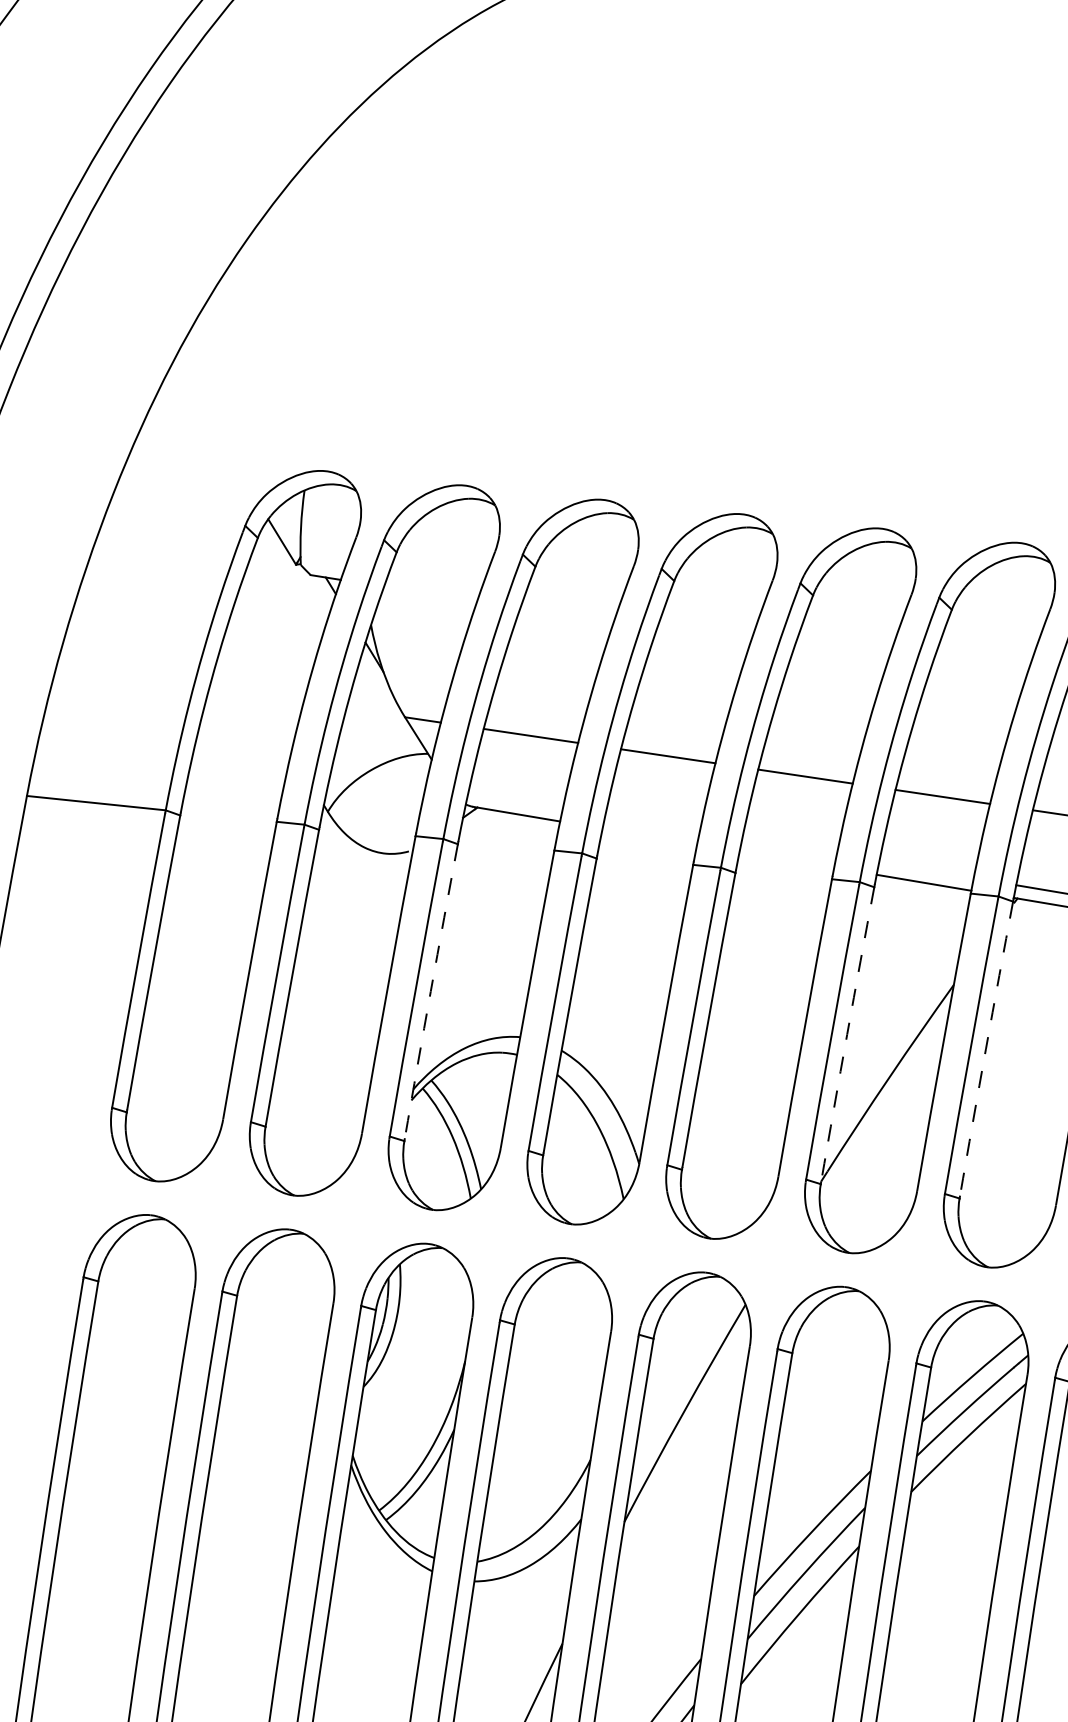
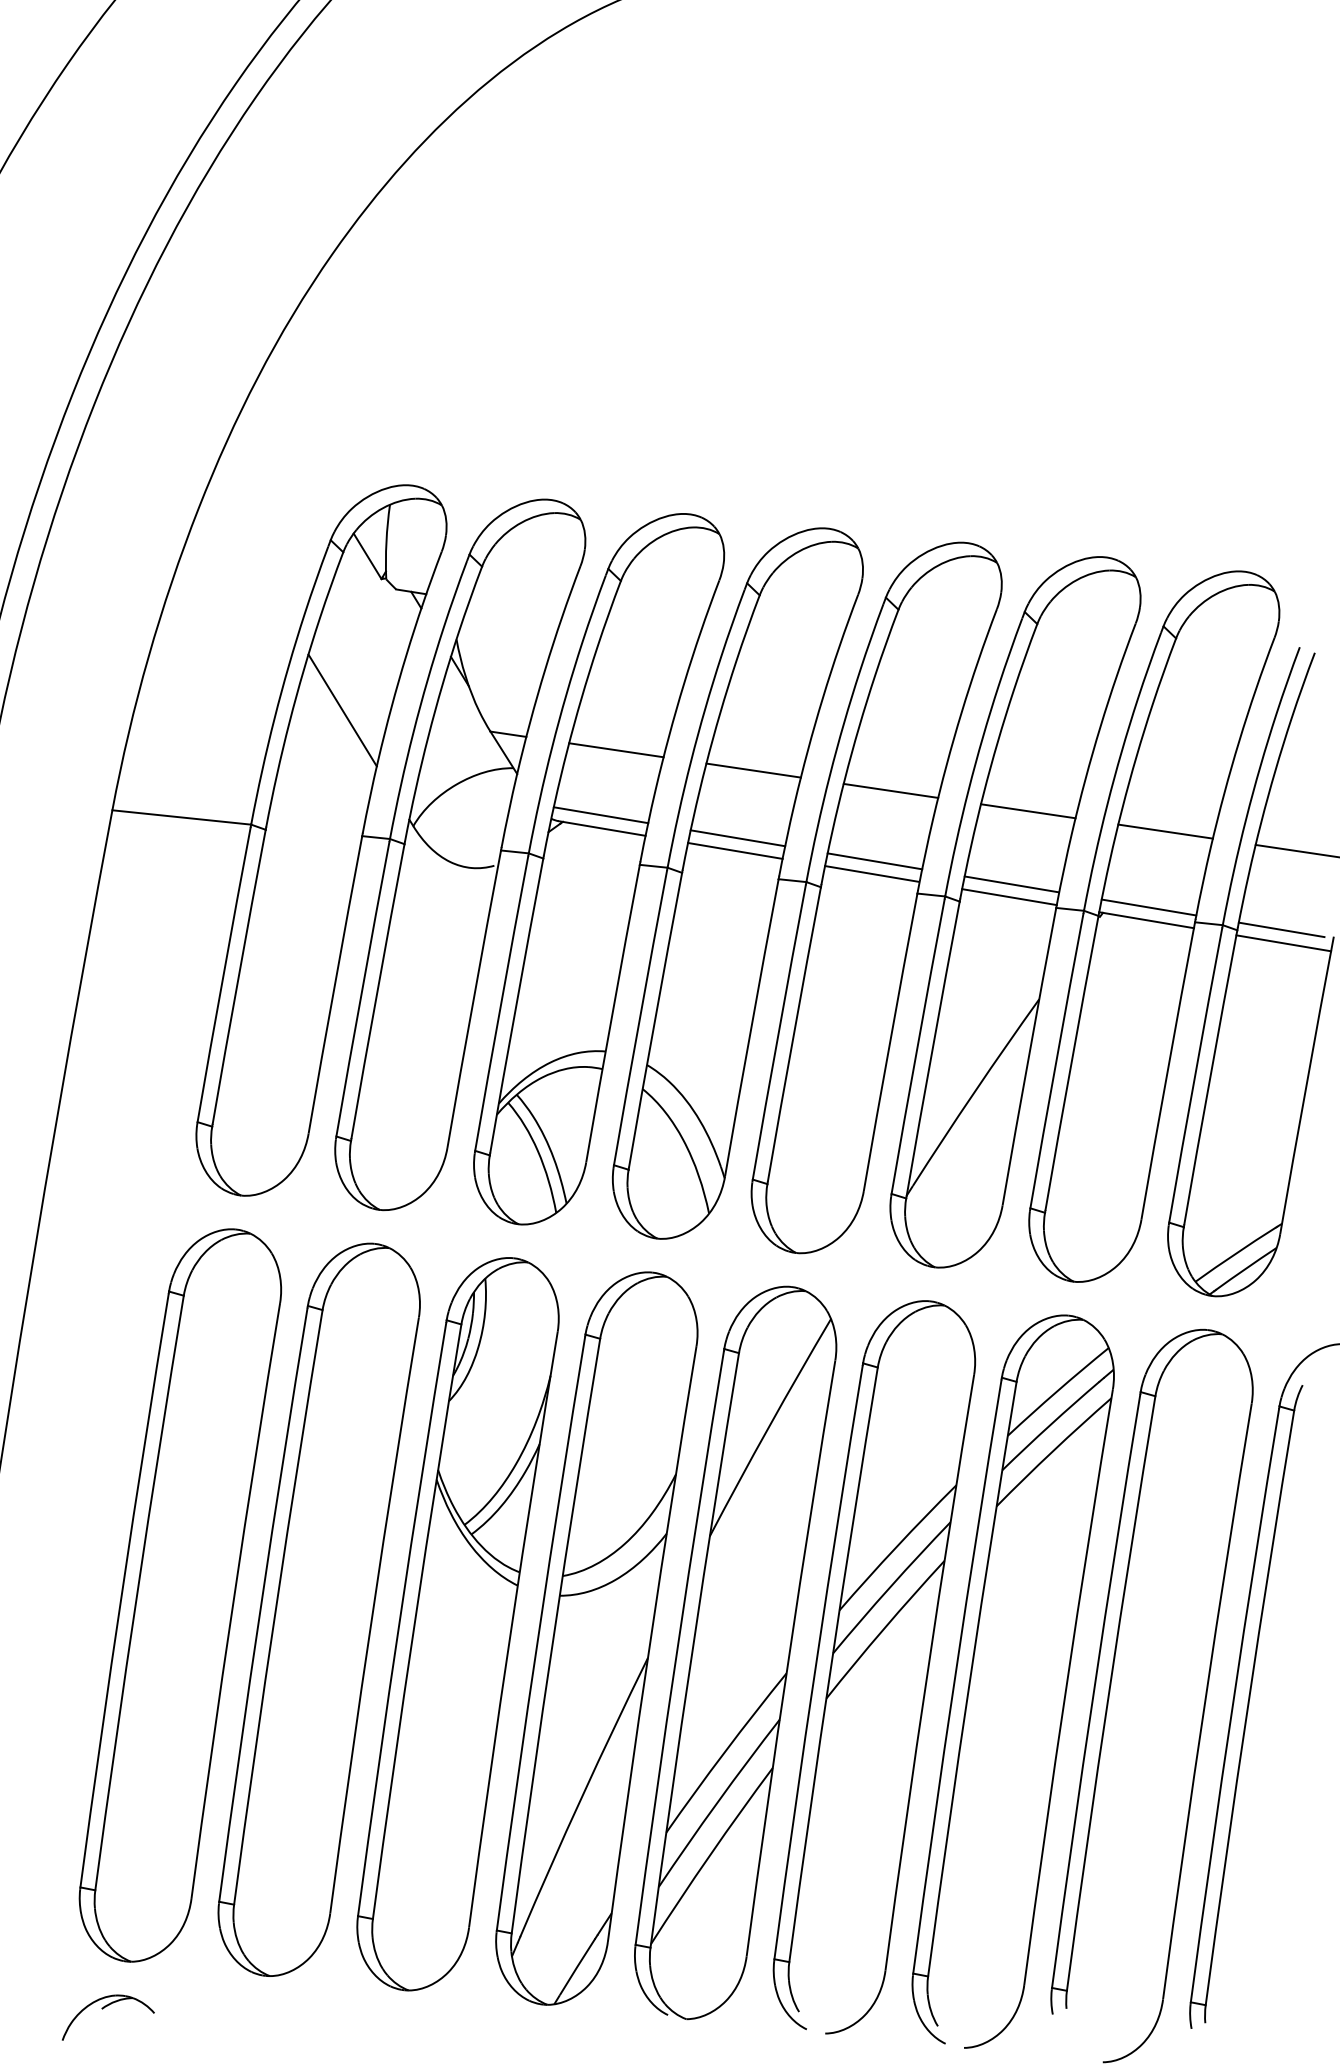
line: (257, 696) -> (342, 710), added
line: (515, 801) -> (600, 815), added
line: (652, 824) -> (737, 838), added
line: (650, 836) -> (735, 850), added
line: (789, 847) -> (874, 861), added
line: (786, 859) -> (871, 873), added
line: (926, 870) -> (1011, 884), added
arc: (431, 991) -> (516, 1005), dashed -> solid
arc: (847, 1034) -> (932, 1048), dashed -> solid
arc: (986, 1049) -> (1071, 1063), dashed -> solid

